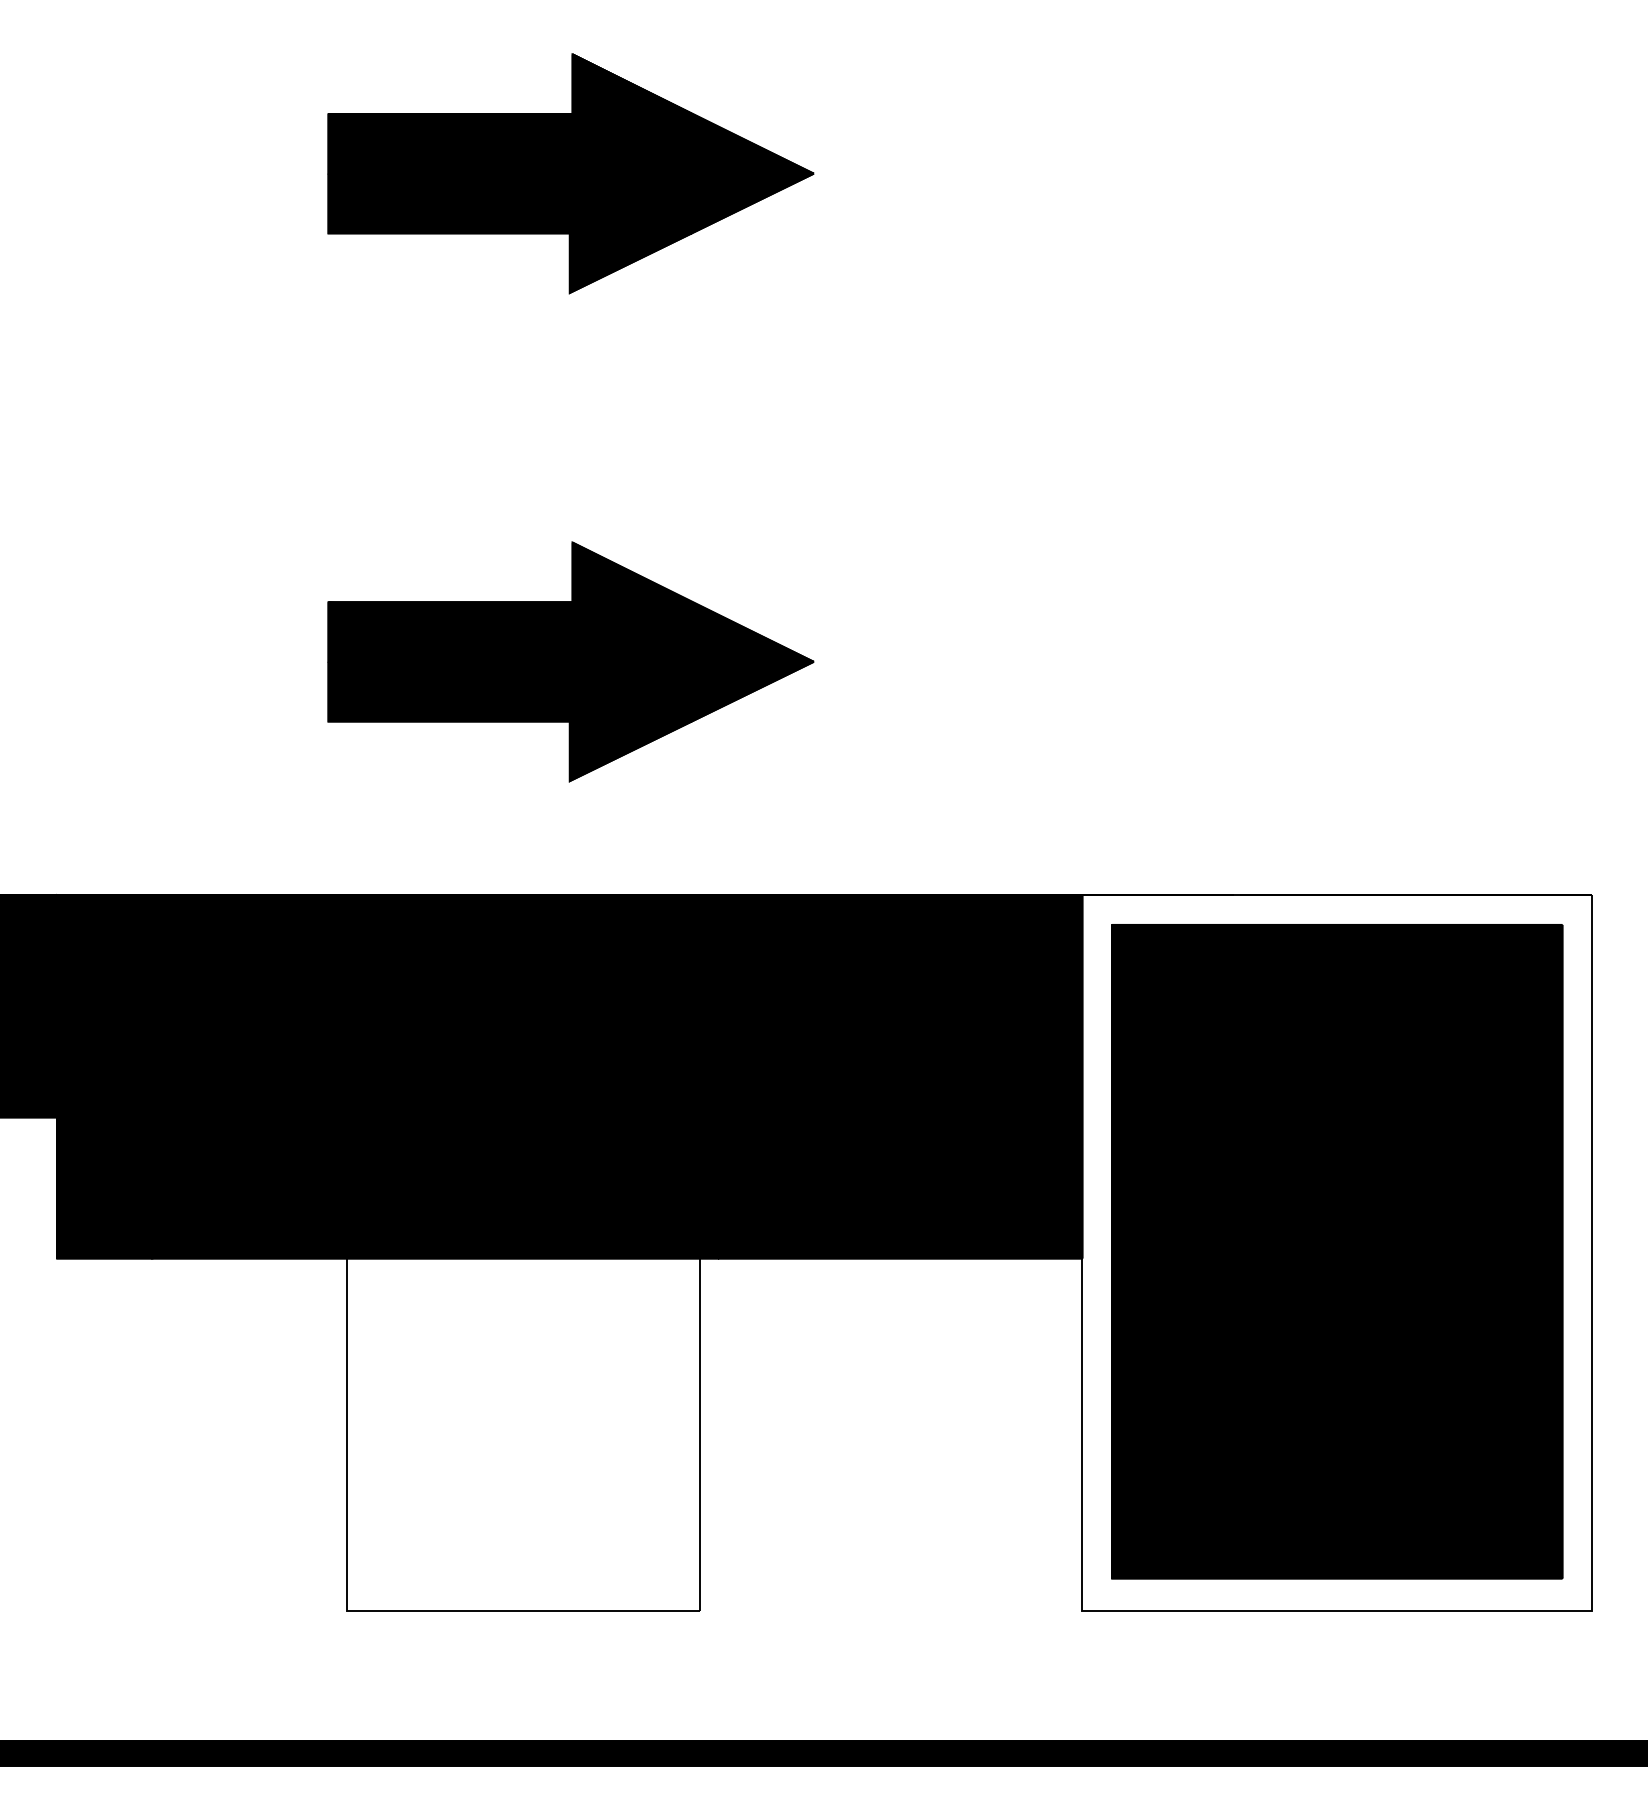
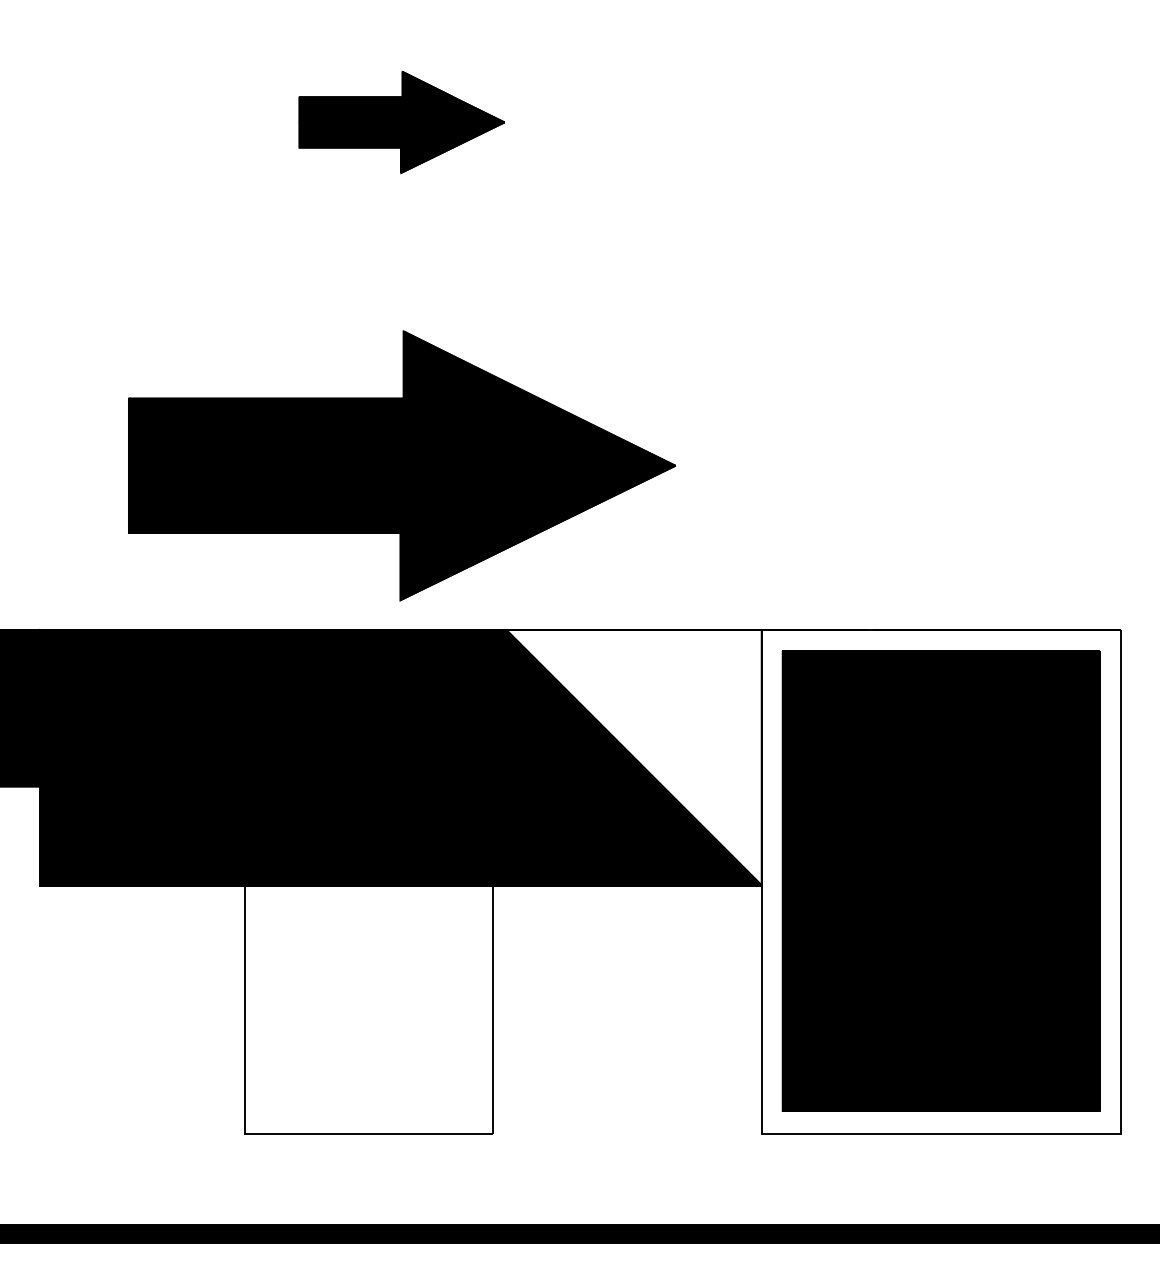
part: (570, 173) -> (401, 122), size x0.6
part: (570, 661) -> (401, 465), size x1.6
fill: (900, 1076) -> (633, 757), removed

